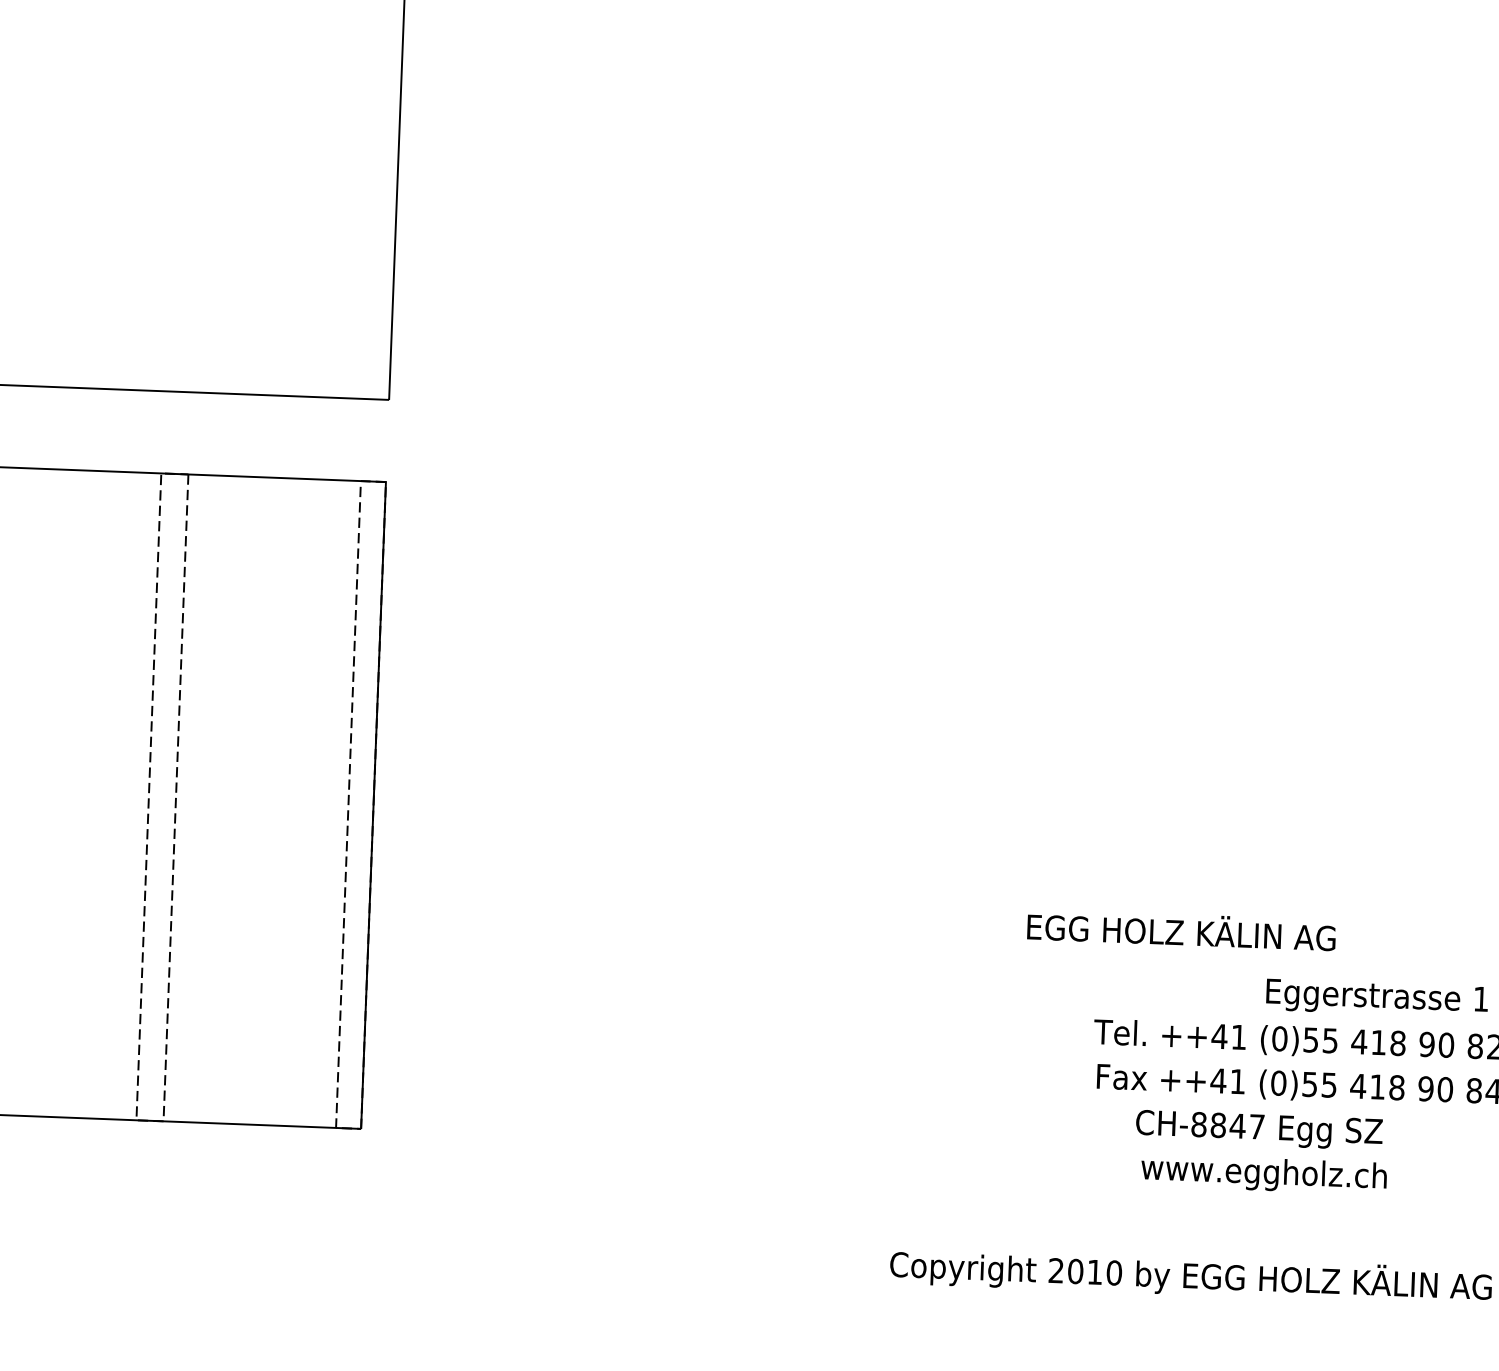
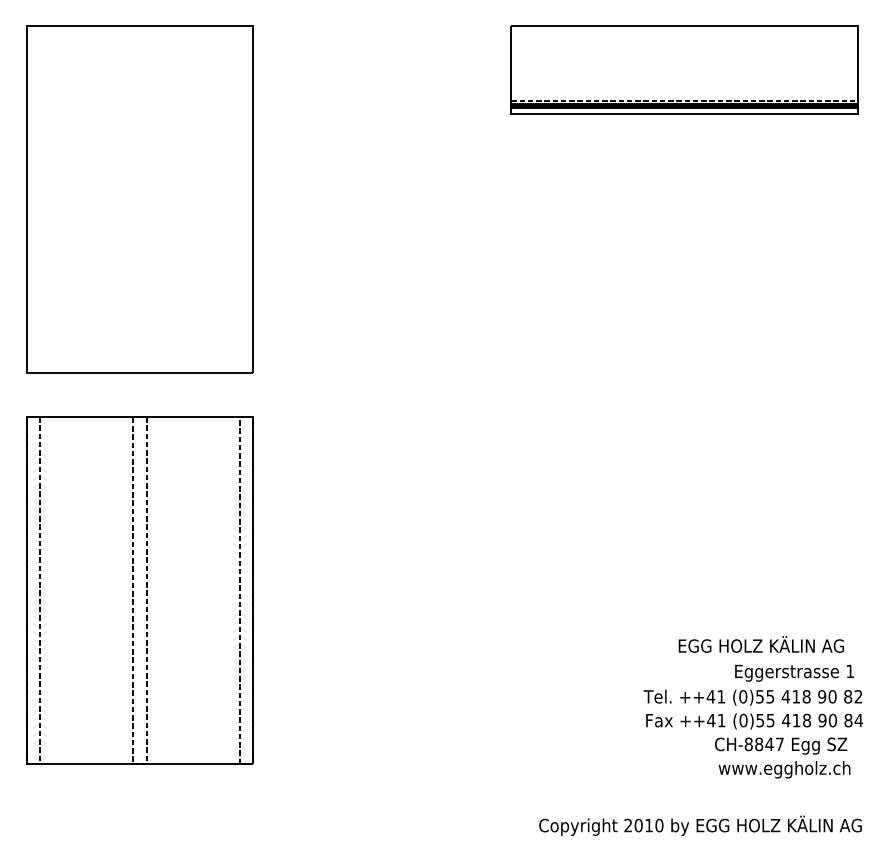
text: (1179, 929) -> (760, 644), moved
text: (1261, 1151) -> (782, 757), moved

